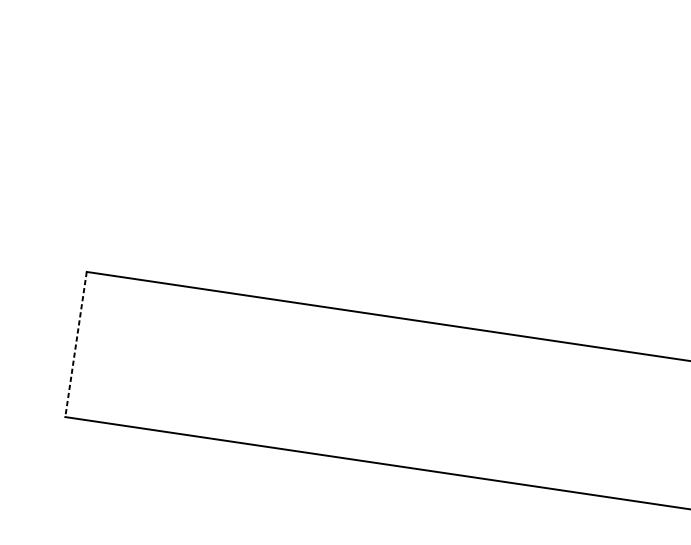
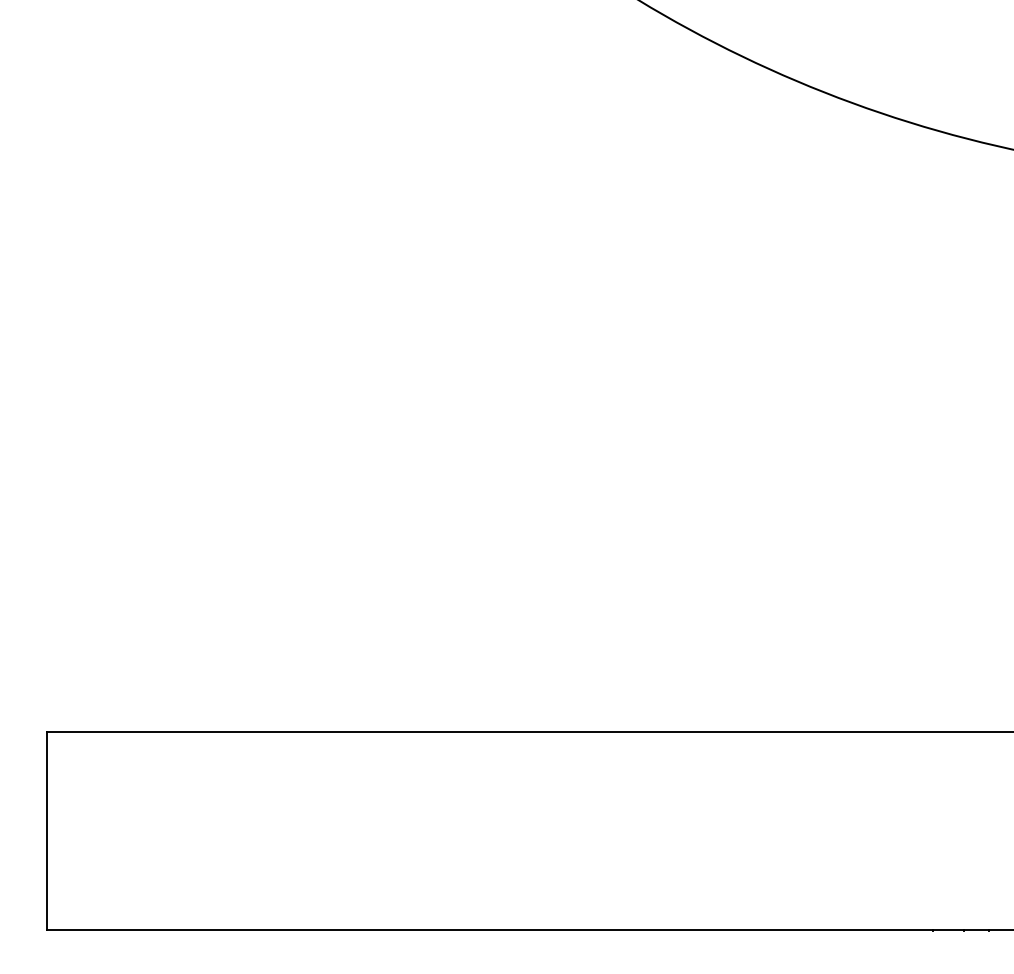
line: (76, 344) -> (47, 831), dashed -> solid

